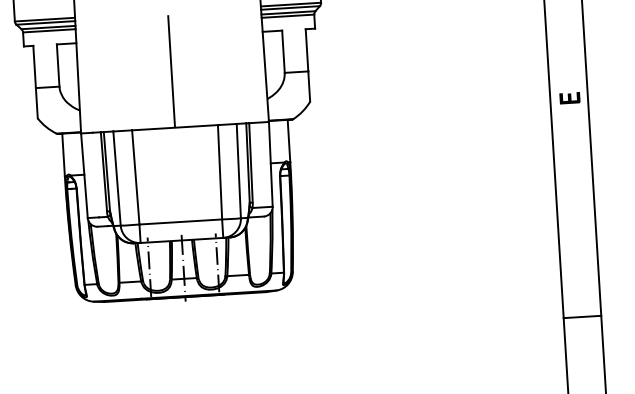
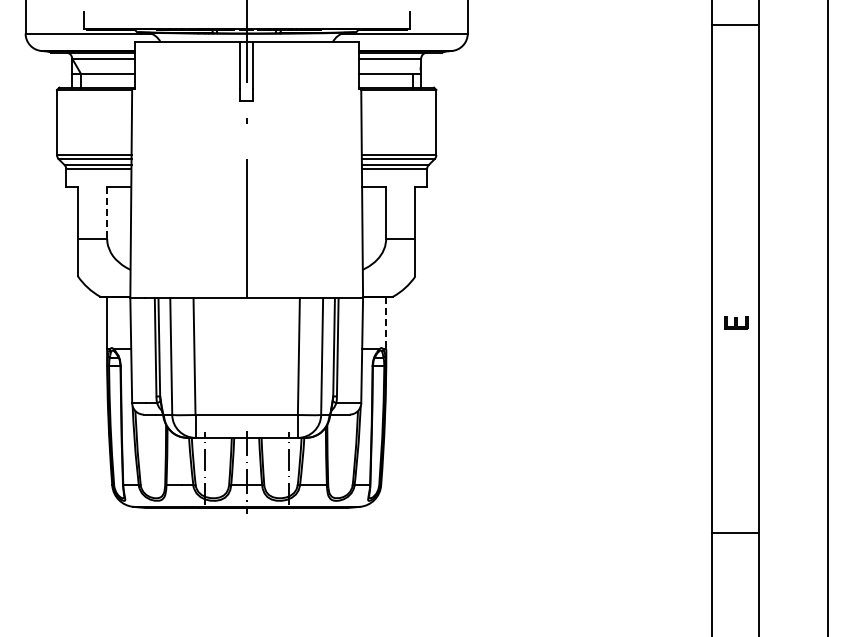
line: (58, 66) -> (107, 213), solid -> dashed
part: (570, 98) -> (736, 322), moved
line: (289, 141) -> (386, 323), solid -> dashed
line: (582, 316) -> (735, 532), moved

